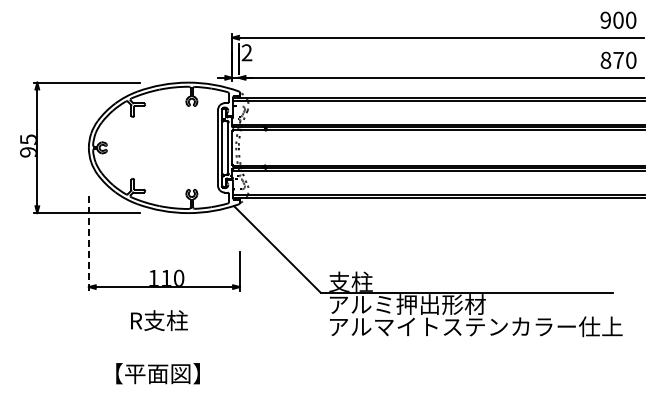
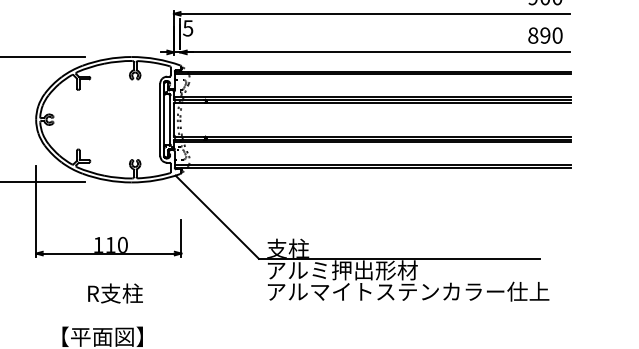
text: (246, 52) -> (187, 28), 2 -> 5
text: (618, 59) -> (545, 34), 870 -> 890
line: (88, 243) -> (35, 211), dashed -> solid
text: (159, 320) -> (115, 293), moved

